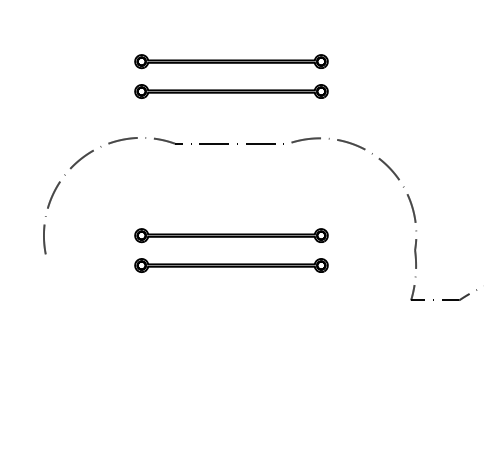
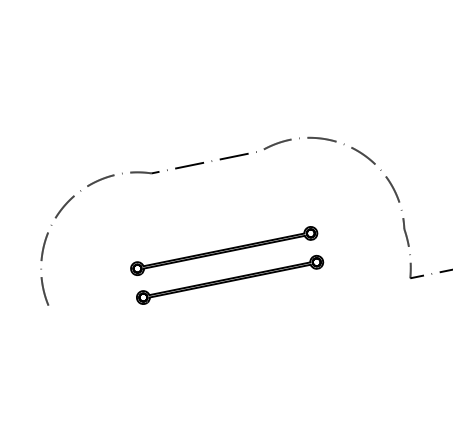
part: (231, 63) -> (190, 84), removed

